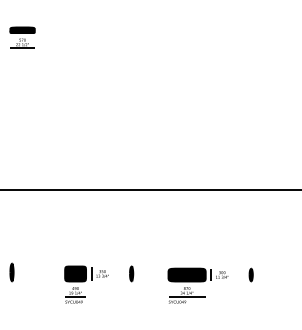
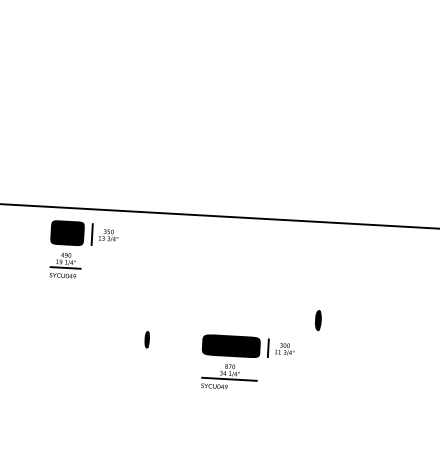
part: (131, 273) -> (146, 339), size x0.7
part: (250, 274) -> (317, 319), moved
part: (86, 284) -> (83, 250), moved

